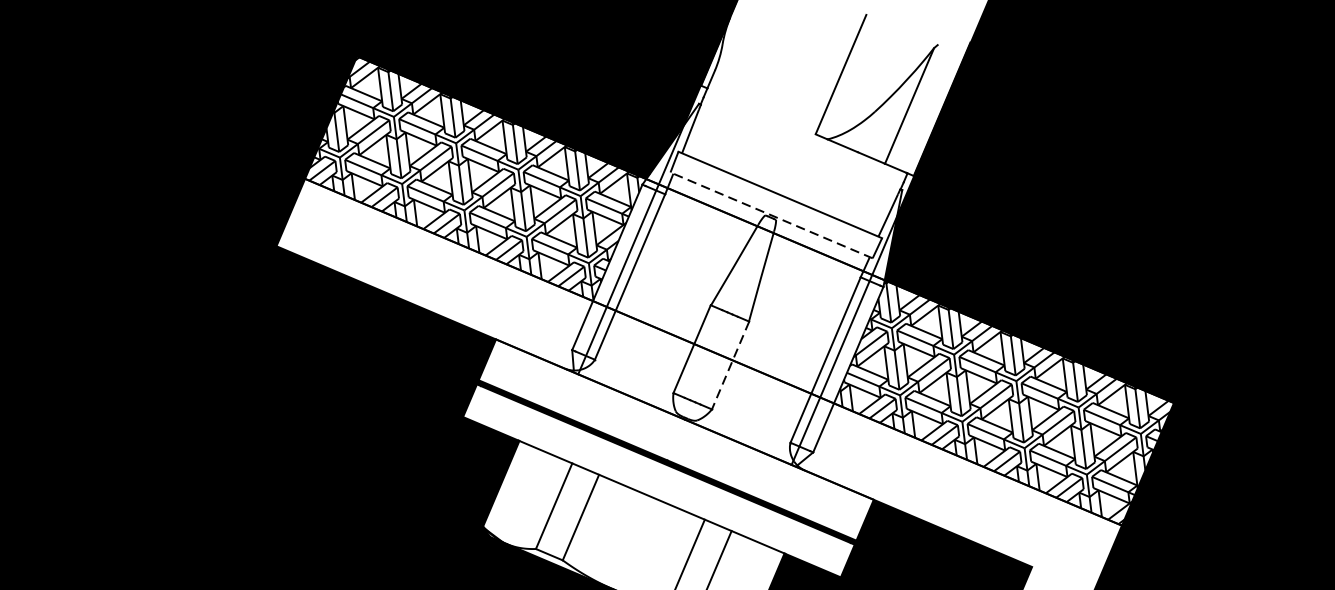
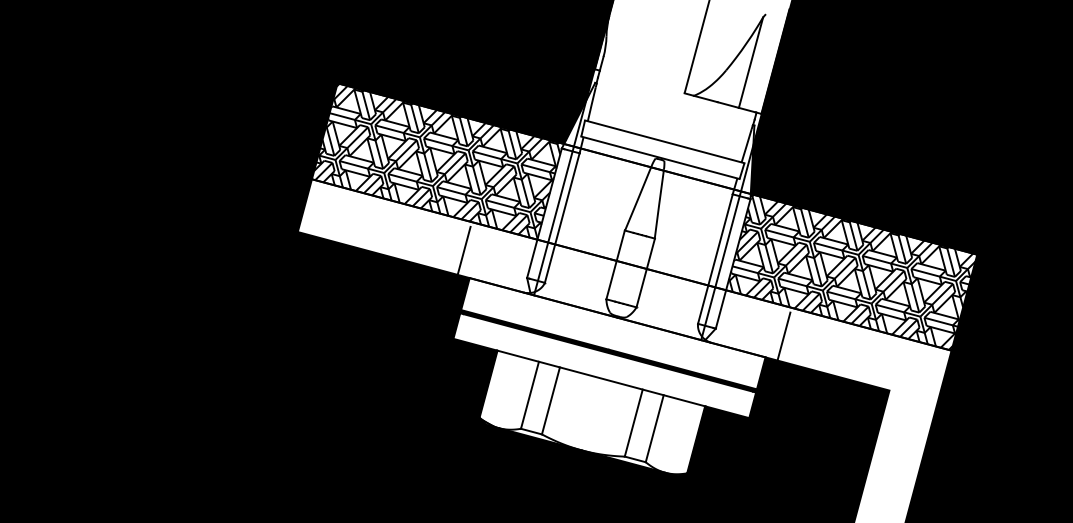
line: (771, 214) -> (660, 157), dashed -> solid
line: (492, 301) -> (463, 250), added
line: (730, 366) -> (645, 273), dashed -> solid
line: (901, 475) -> (783, 336), added

